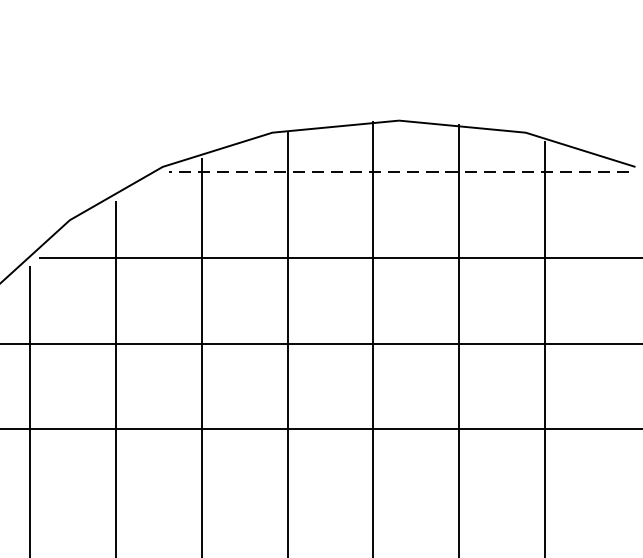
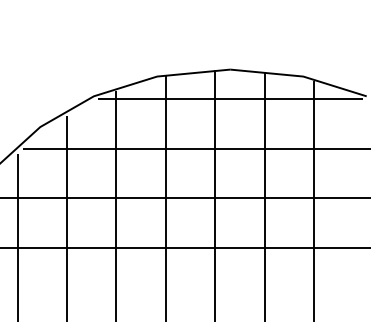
line: (399, 172) -> (230, 99), dashed -> solid

